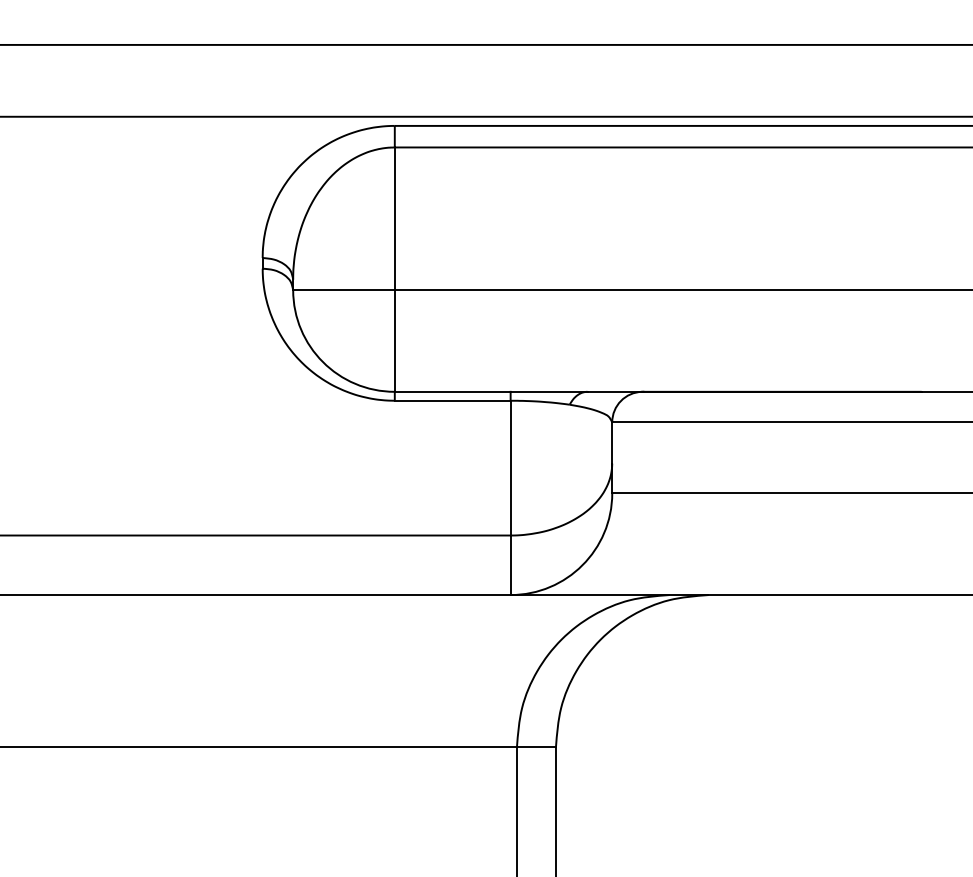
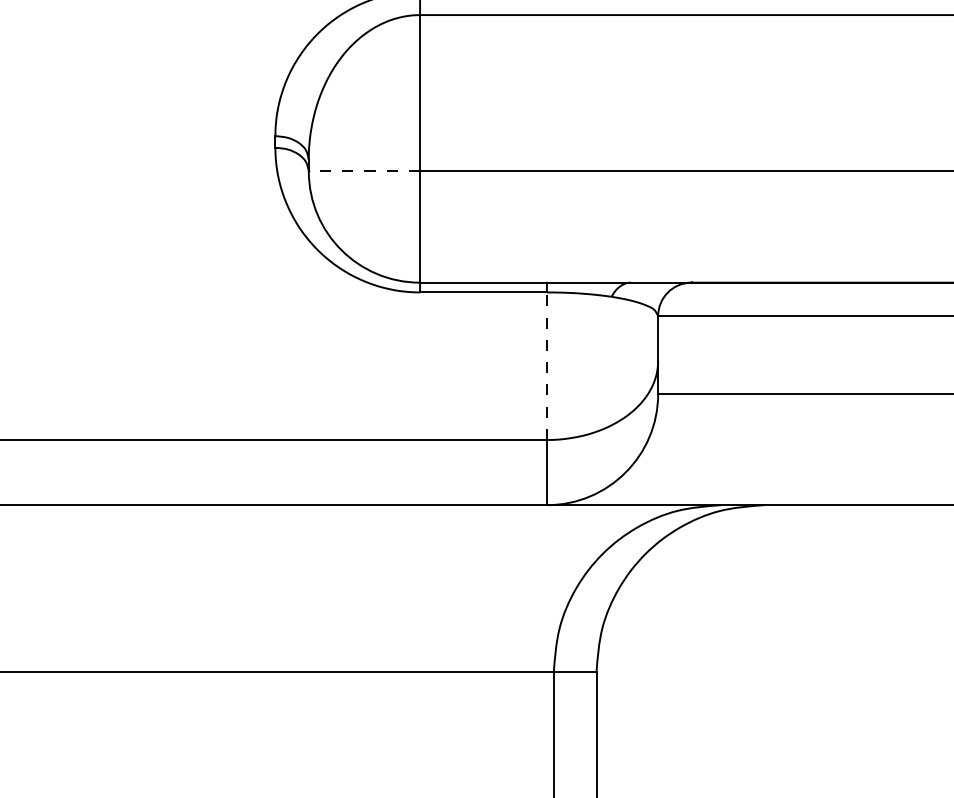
line: (343, 290) -> (363, 171), solid -> dashed
line: (510, 467) -> (546, 365), solid -> dashed

